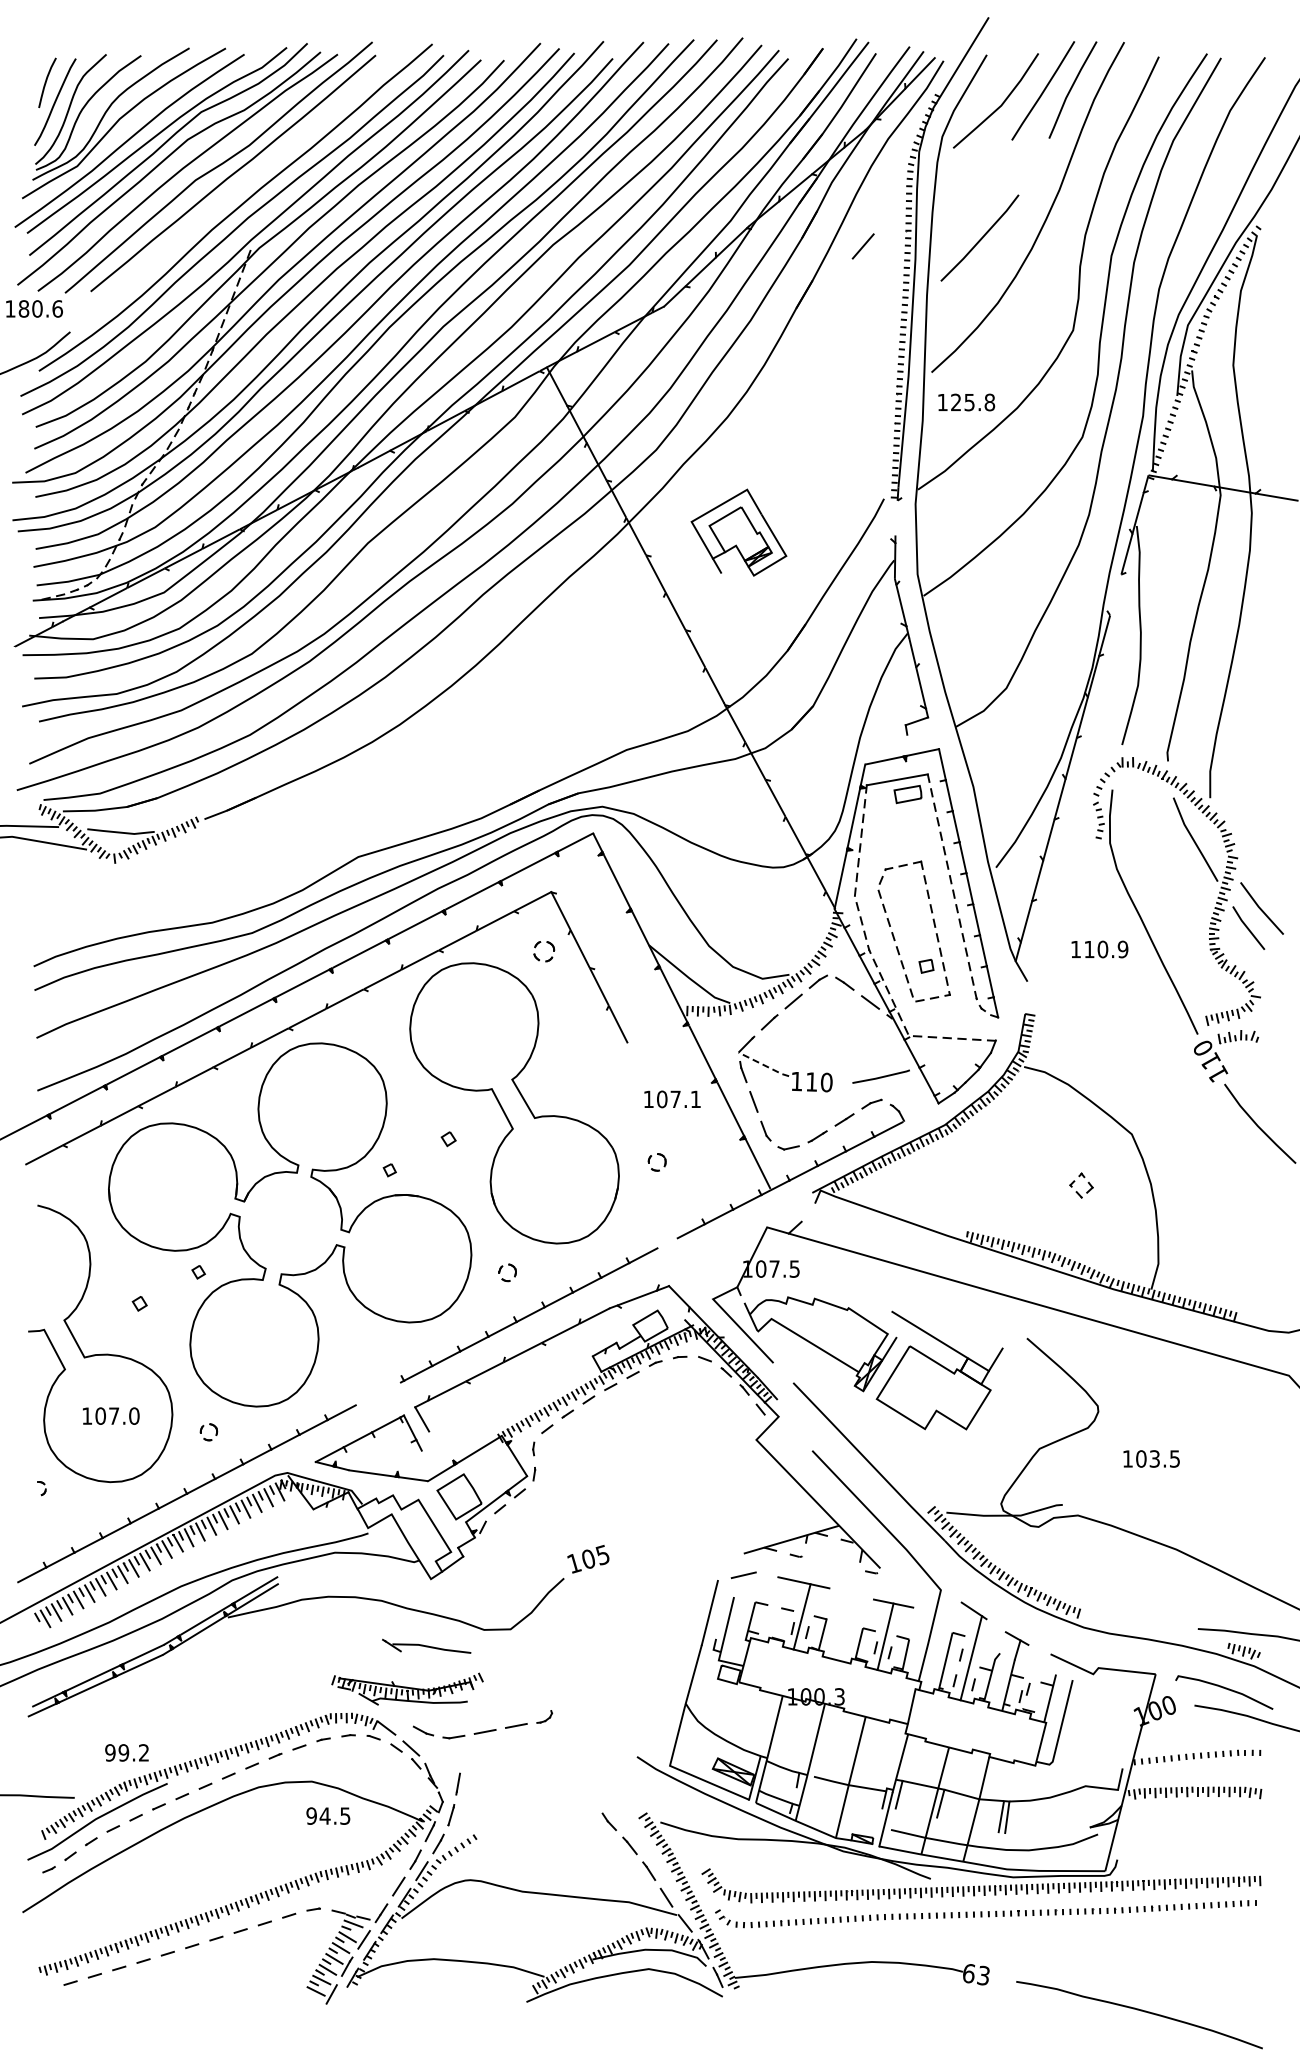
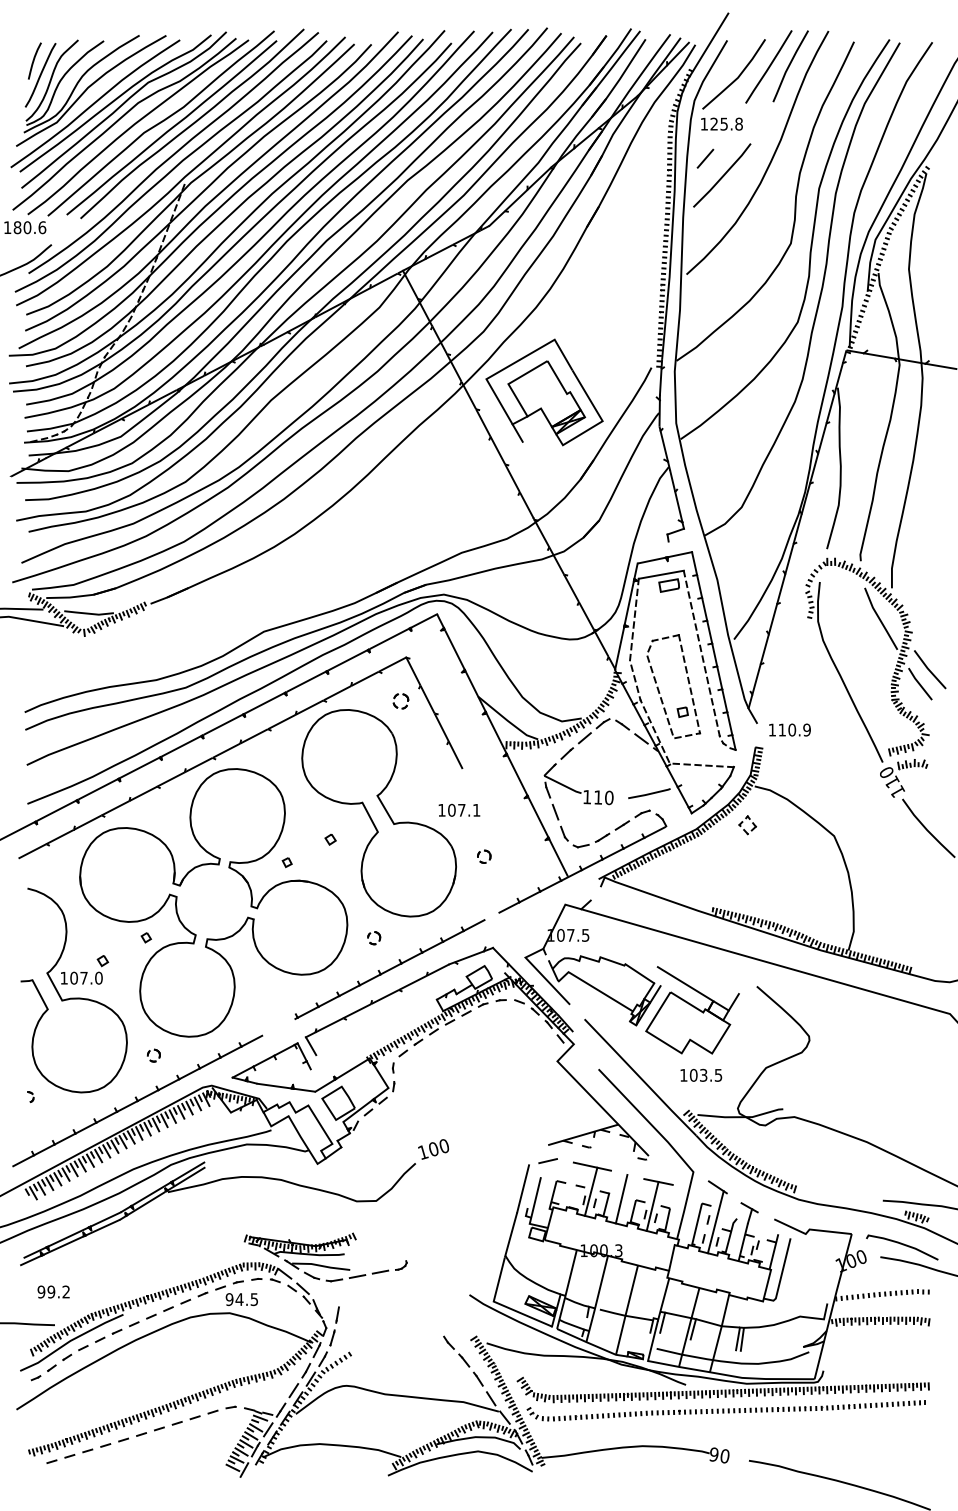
curve: (261, 168) -> (192, 124), added
line: (862, 246) -> (704, 158), moved
text: (966, 402) -> (721, 124), moved
line: (896, 518) -> (660, 382), added
part: (738, 532) -> (544, 392), size x1.67
line: (1115, 594) -> (822, 438), added
text: (1099, 949) -> (789, 730), moved
line: (764, 1065) -> (563, 785), dashed -> solid
text: (672, 1099) -> (459, 810), moved
part: (1087, 1182) -> (752, 822), moved
text: (111, 1415) -> (82, 977), moved
text: (1151, 1458) -> (701, 1075), moved
text: (602, 1555) -> (443, 1146), 105 -> 100
line: (843, 1626) -> (621, 1198), added
part: (426, 1645) -> (317, 1264), moved
text: (126, 1752) -> (53, 1291), moved
text: (328, 1815) -> (242, 1299), moved
text: (976, 1974) -> (719, 1455), 63 -> 90

